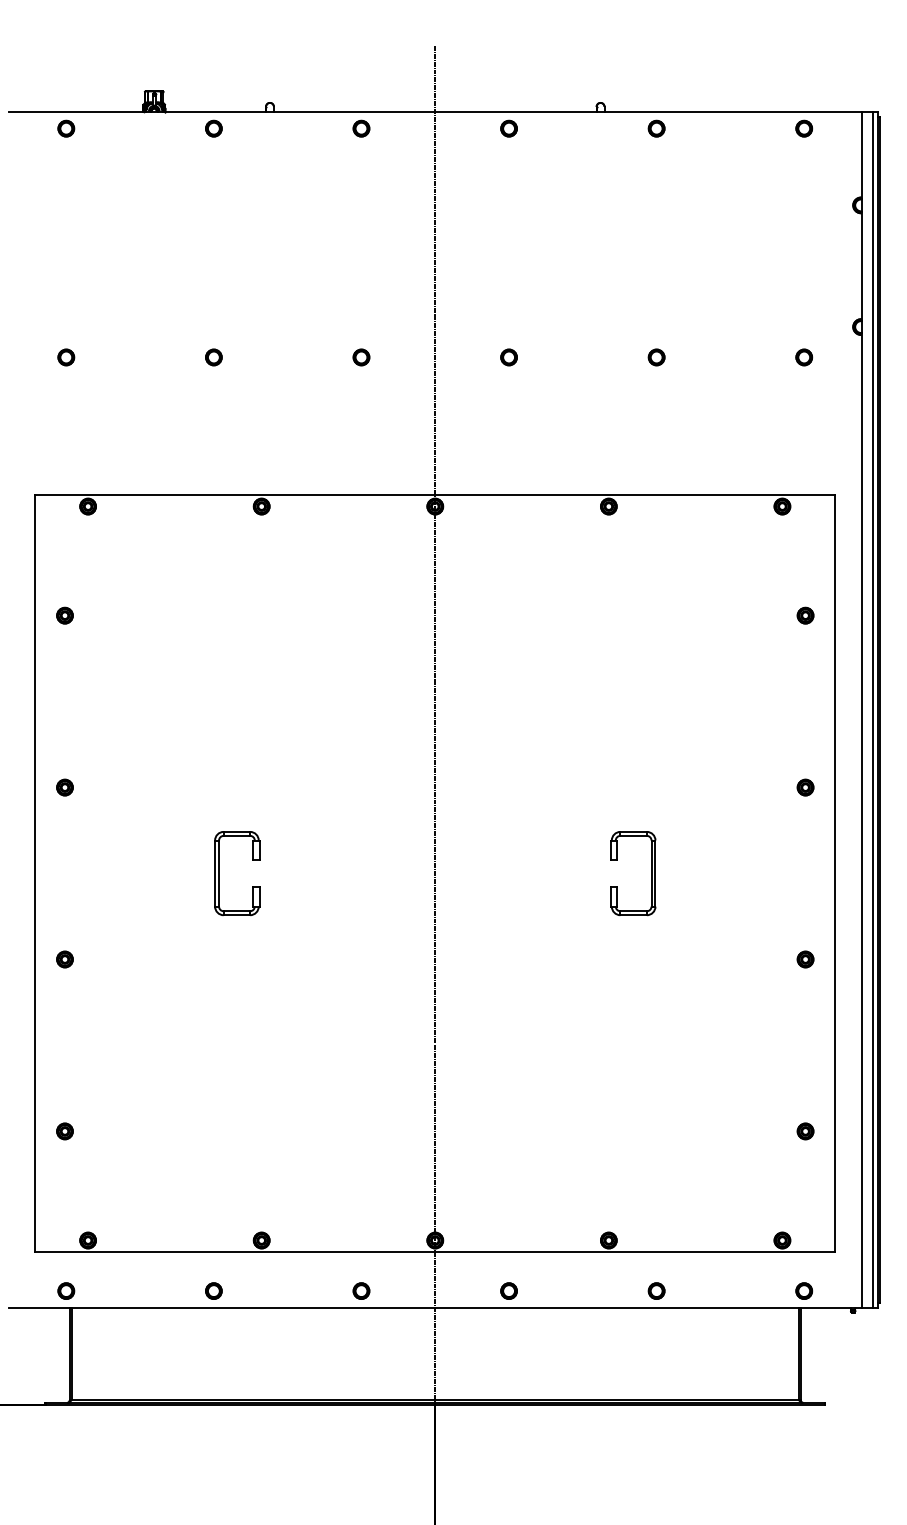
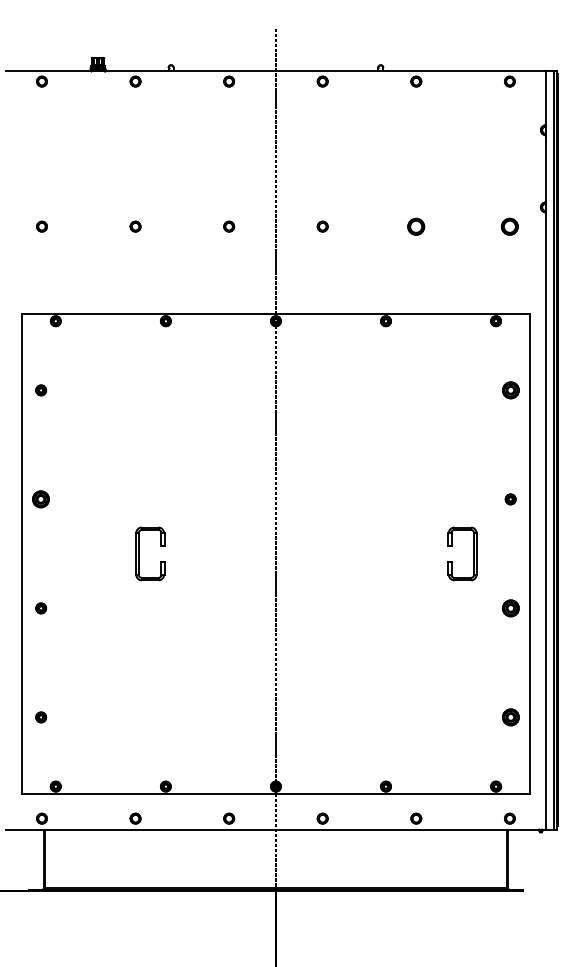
part: (656, 357) -> (416, 226), size x1.6
part: (803, 357) -> (509, 226), size x1.6
part: (805, 615) -> (510, 390), size x1.6
part: (65, 787) -> (41, 499), size x1.6
part: (650, 872) -> (473, 553), moved
part: (805, 959) -> (510, 608), size x1.6
part: (805, 1131) -> (510, 717), size x1.6

